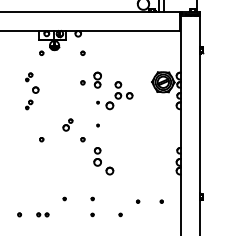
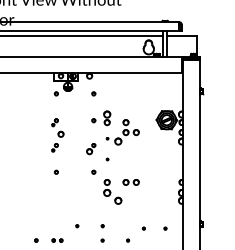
part: (31, 91) -> (57, 135), moved
part: (68, 125) -> (91, 149), moved
part: (123, 150) -> (130, 182), added

